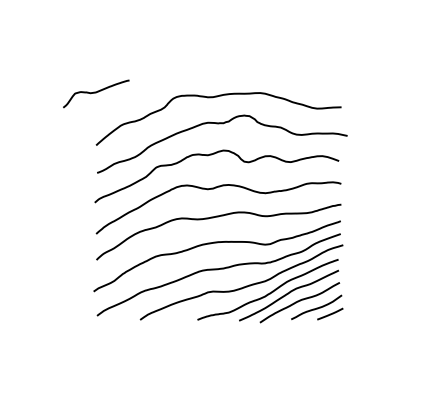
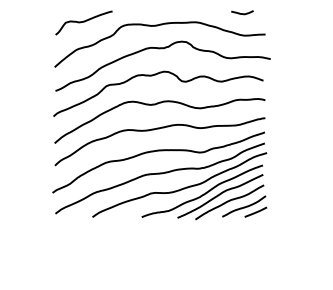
curve: (314, 82) -> (242, 13), added
curve: (96, 93) -> (84, 22), moved

